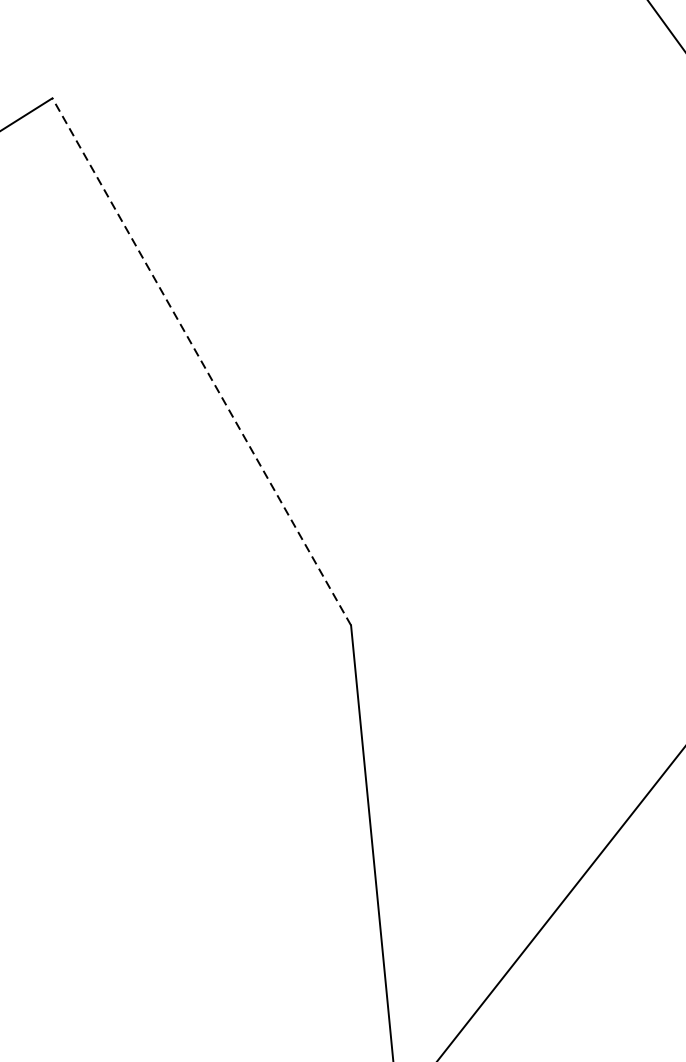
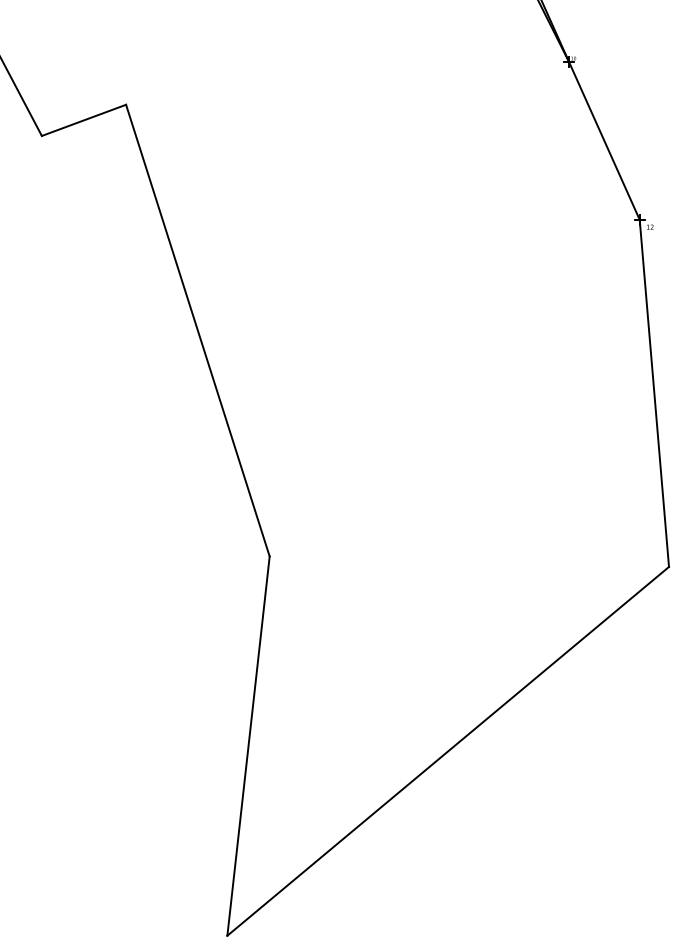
line: (201, 361) -> (197, 330), dashed -> solid

